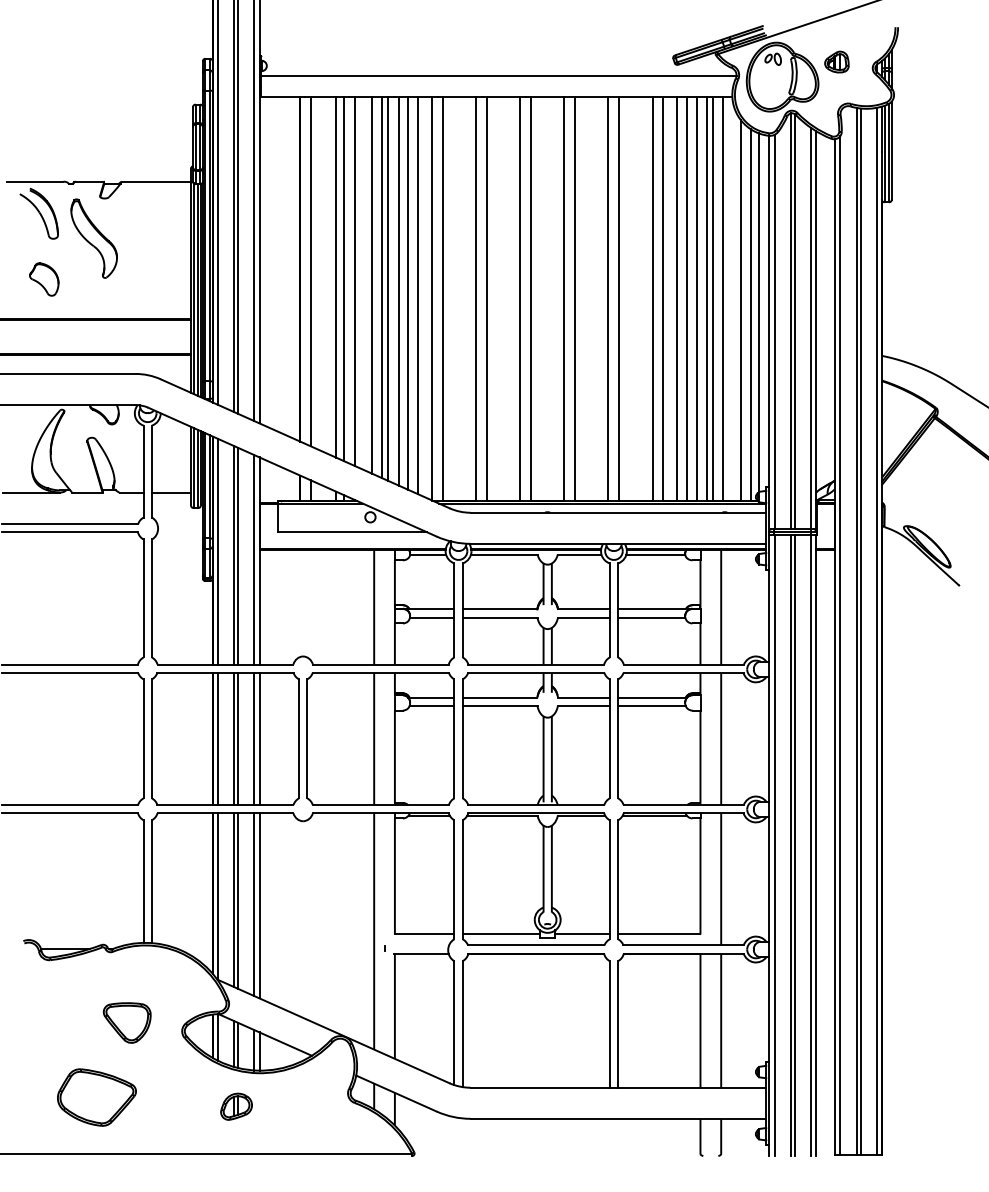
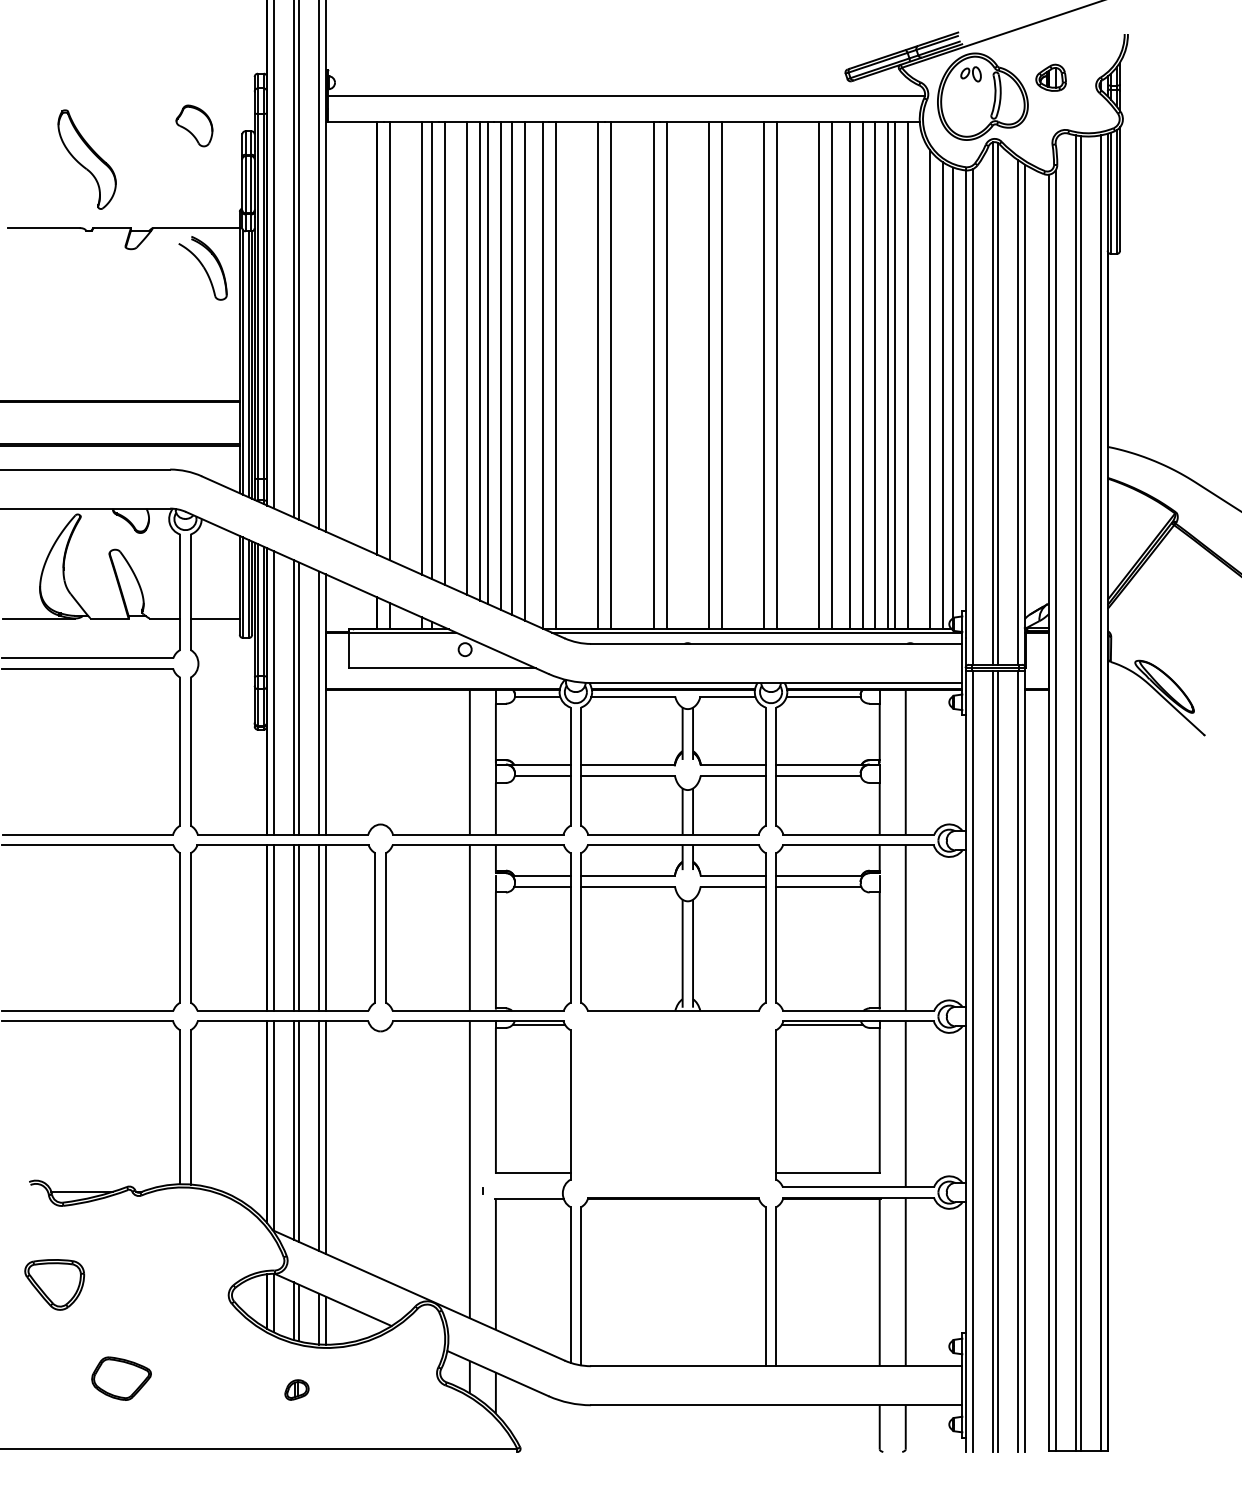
part: (38, 213) -> (202, 268), moved
part: (93, 238) -> (86, 159), moved
part: (44, 279) -> (194, 125), moved
part: (536, 878) -> (673, 1103), removed
part: (127, 1022) -> (54, 1284), moved
part: (96, 1097) -> (121, 1378), size x0.6
part: (236, 1106) -> (296, 1389), size x0.6

